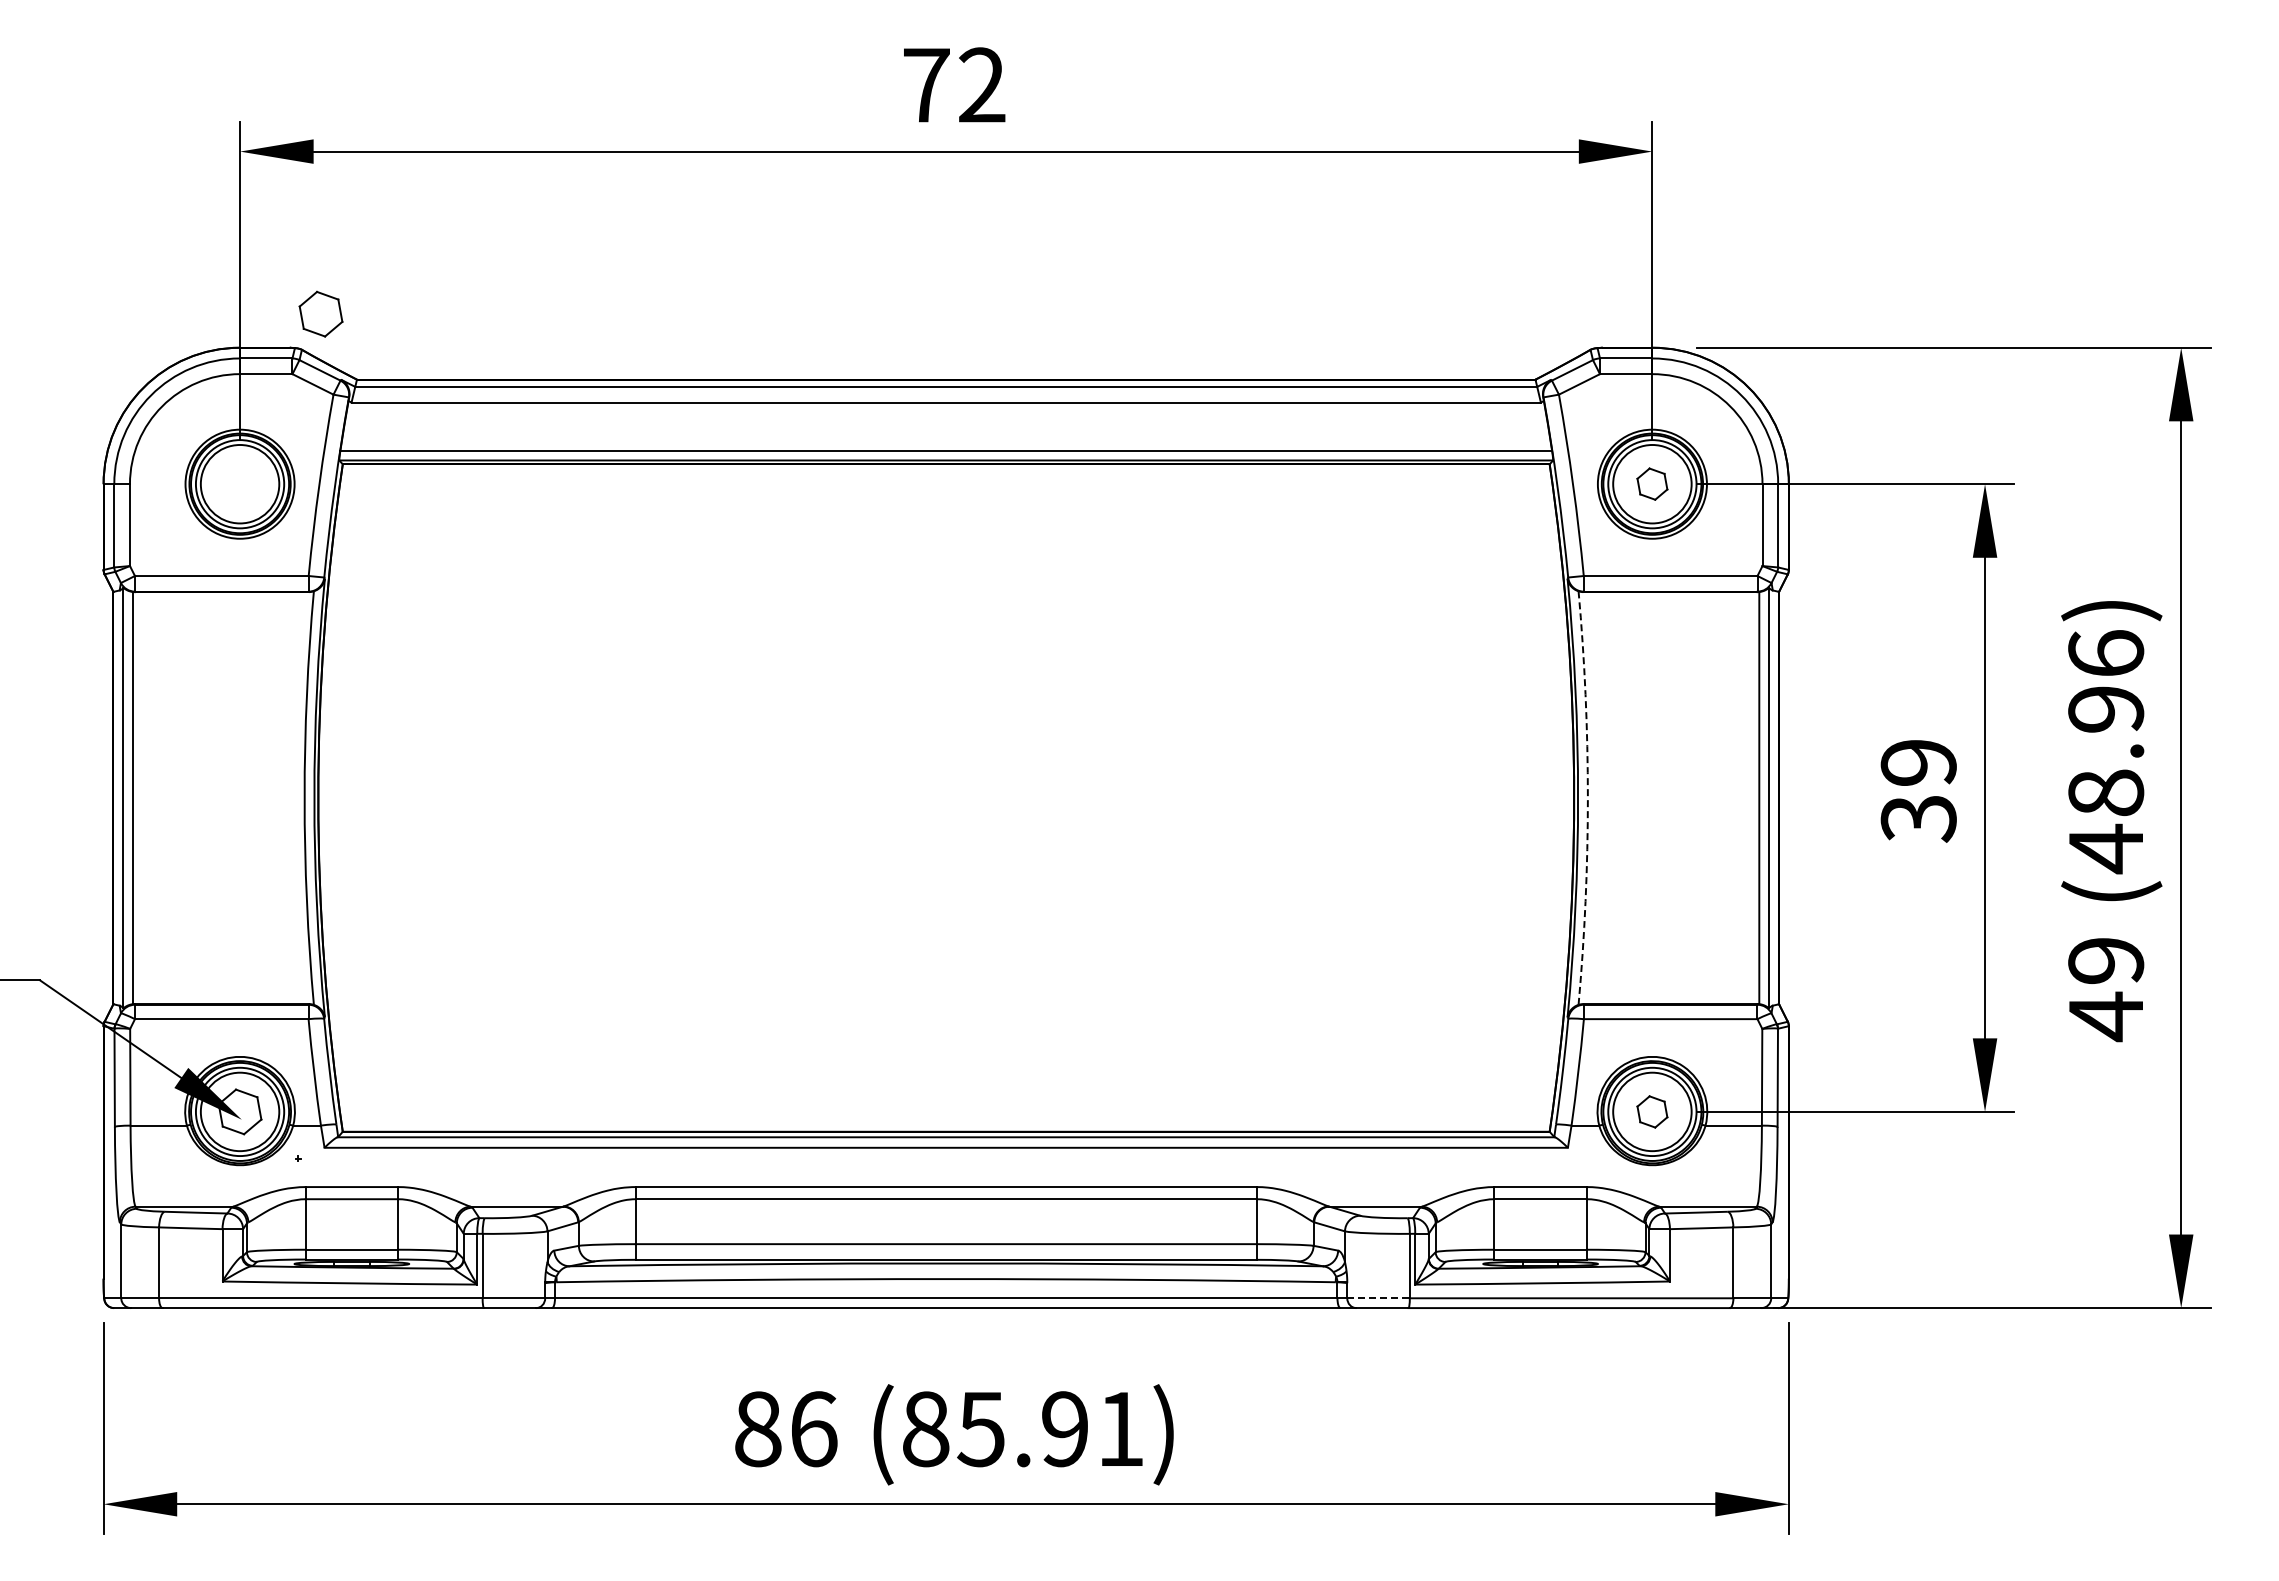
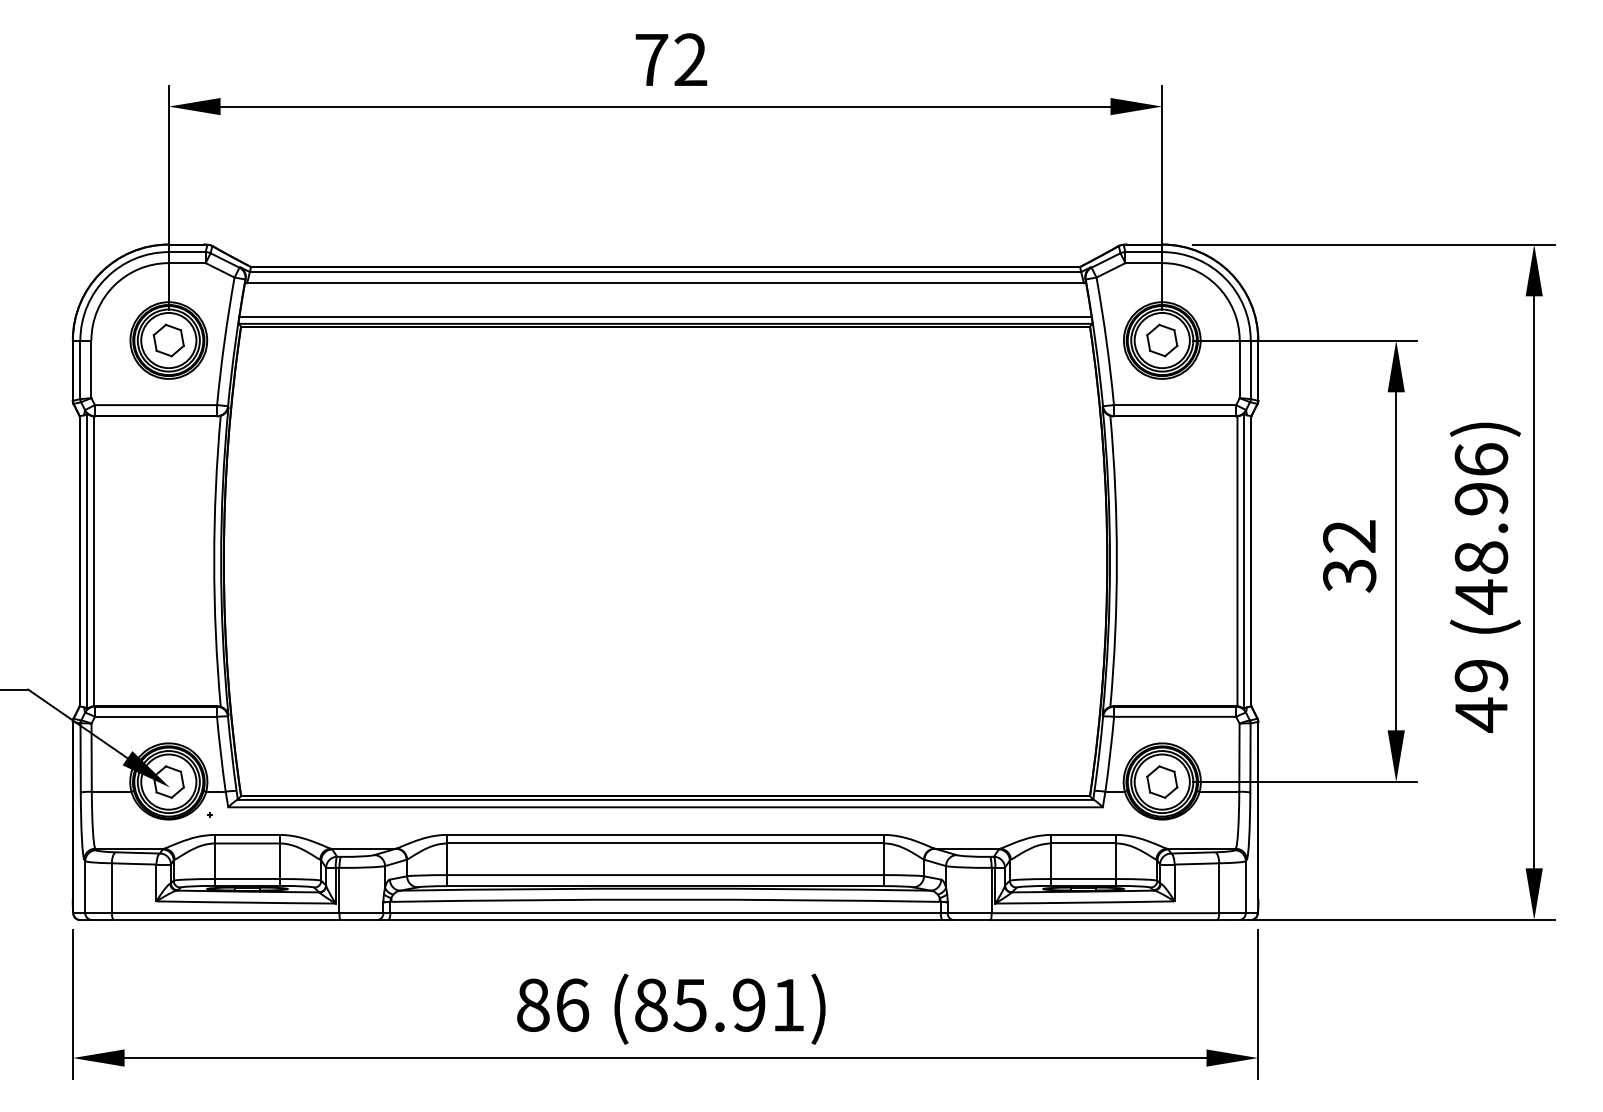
part: (320, 313) -> (168, 340), moved
part: (1652, 483) -> (1162, 340), size x1.43
text: (1918, 762) -> (1349, 536), 39 -> 32
arc: (1587, 798) -> (1116, 561), dashed -> solid
part: (1652, 1111) -> (1162, 781), size x1.43
line: (1379, 1298) -> (970, 913), dashed -> solid

